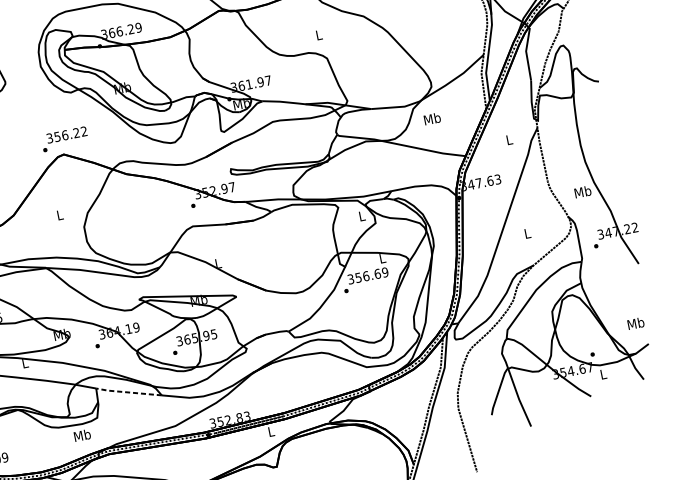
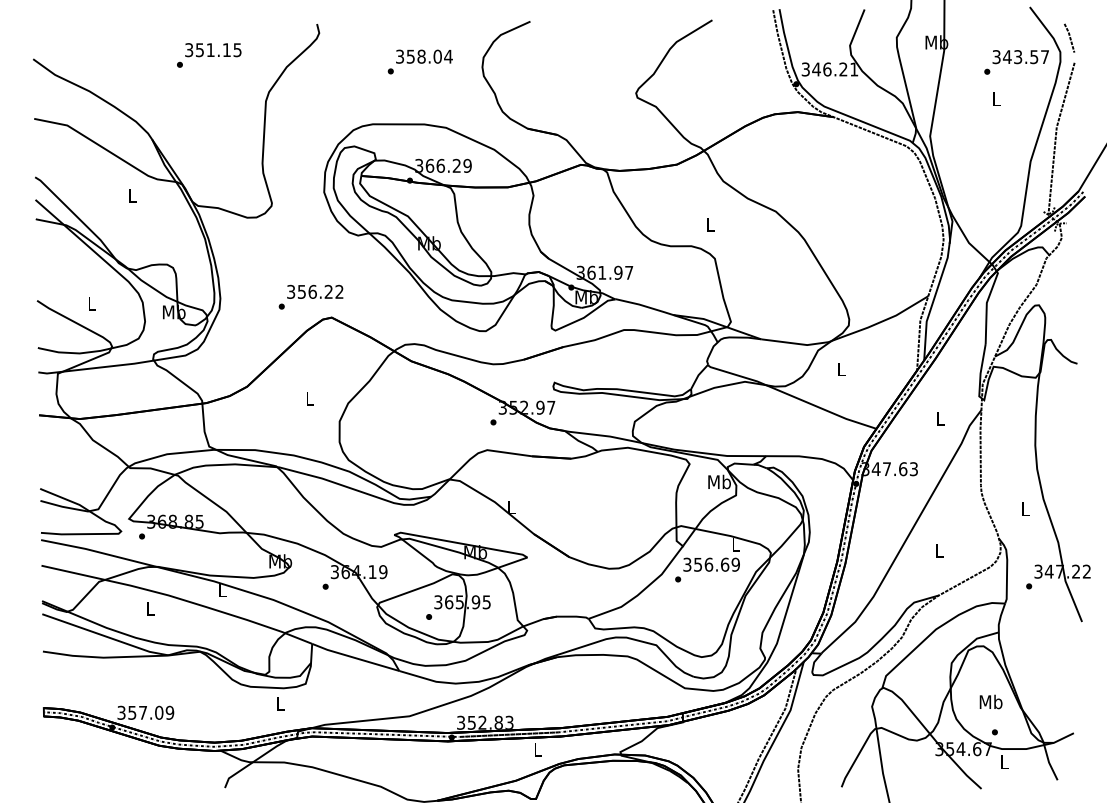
text: (432, 119) -> (841, 369), Mb -> L
text: (64, 138) -> (310, 296), moved
text: (582, 191) -> (1025, 508), Mb -> L
text: (361, 215) -> (719, 481), L -> Mb
text: (635, 323) -> (990, 701), moved
line: (128, 392) -> (354, 657), dashed -> solid
text: (82, 435) -> (280, 703), Mb -> L

